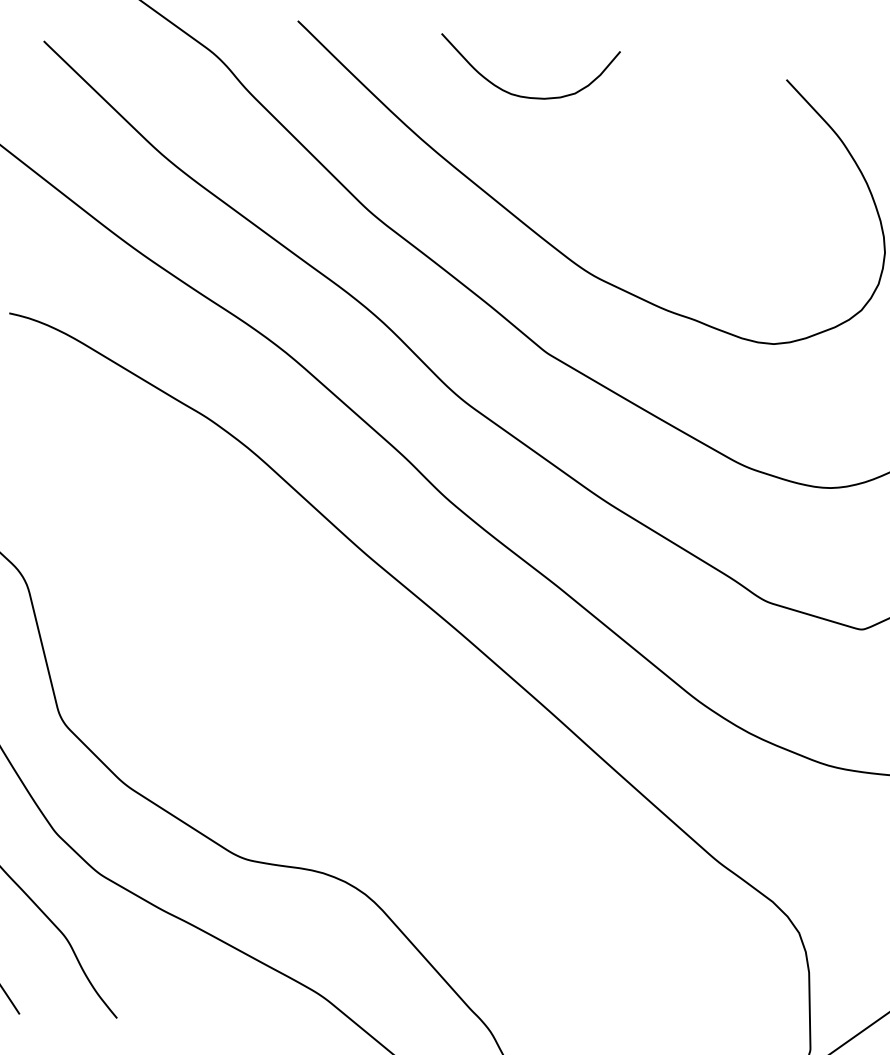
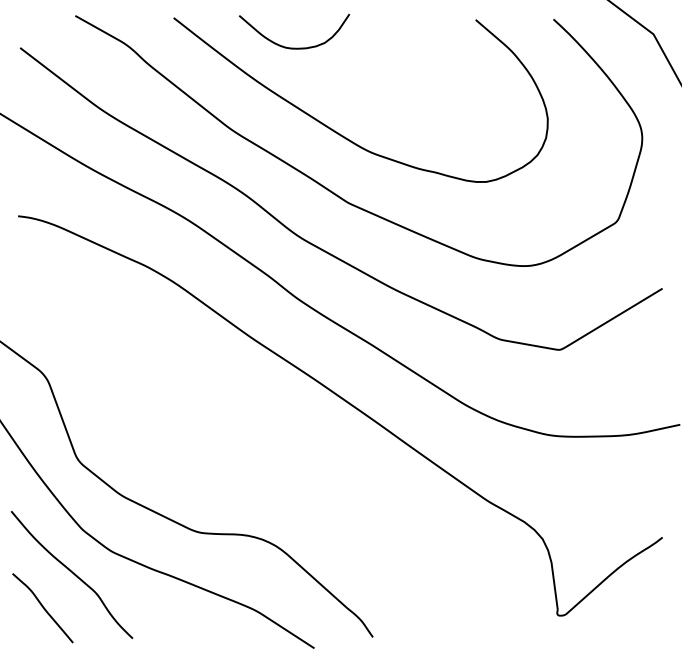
curve: (525, 95) -> (294, 47), moved

